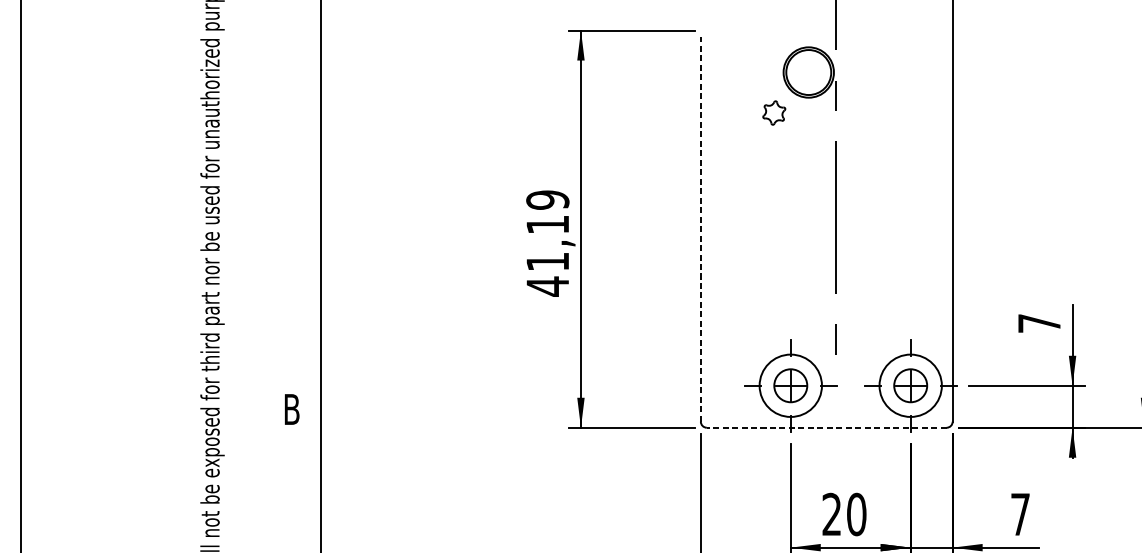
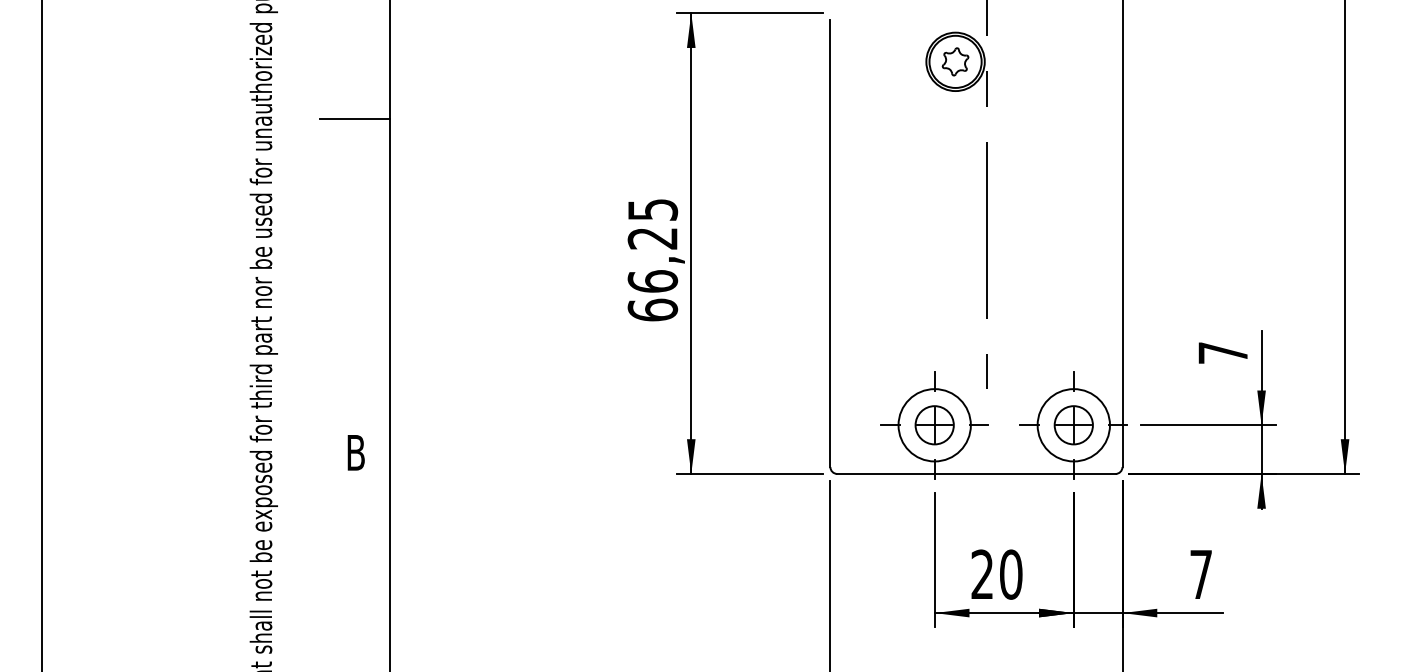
part: (774, 112) -> (955, 61), moved
line: (290, 122) -> (354, 119), added
line: (700, 229) -> (830, 243), dashed -> solid
text: (547, 243) -> (652, 260), 41,19 -> 66,25
line: (825, 427) -> (975, 473), dashed -> solid

